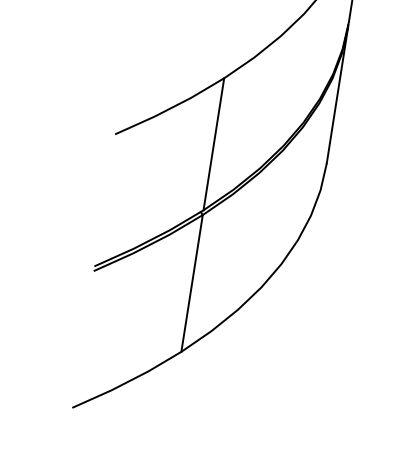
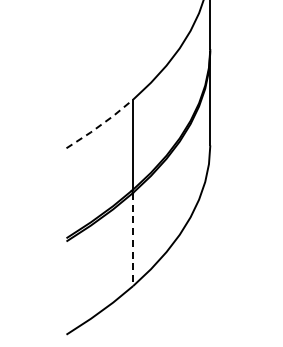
line: (171, 107) -> (101, 124), solid -> dashed
line: (192, 283) -> (133, 239), solid -> dashed

